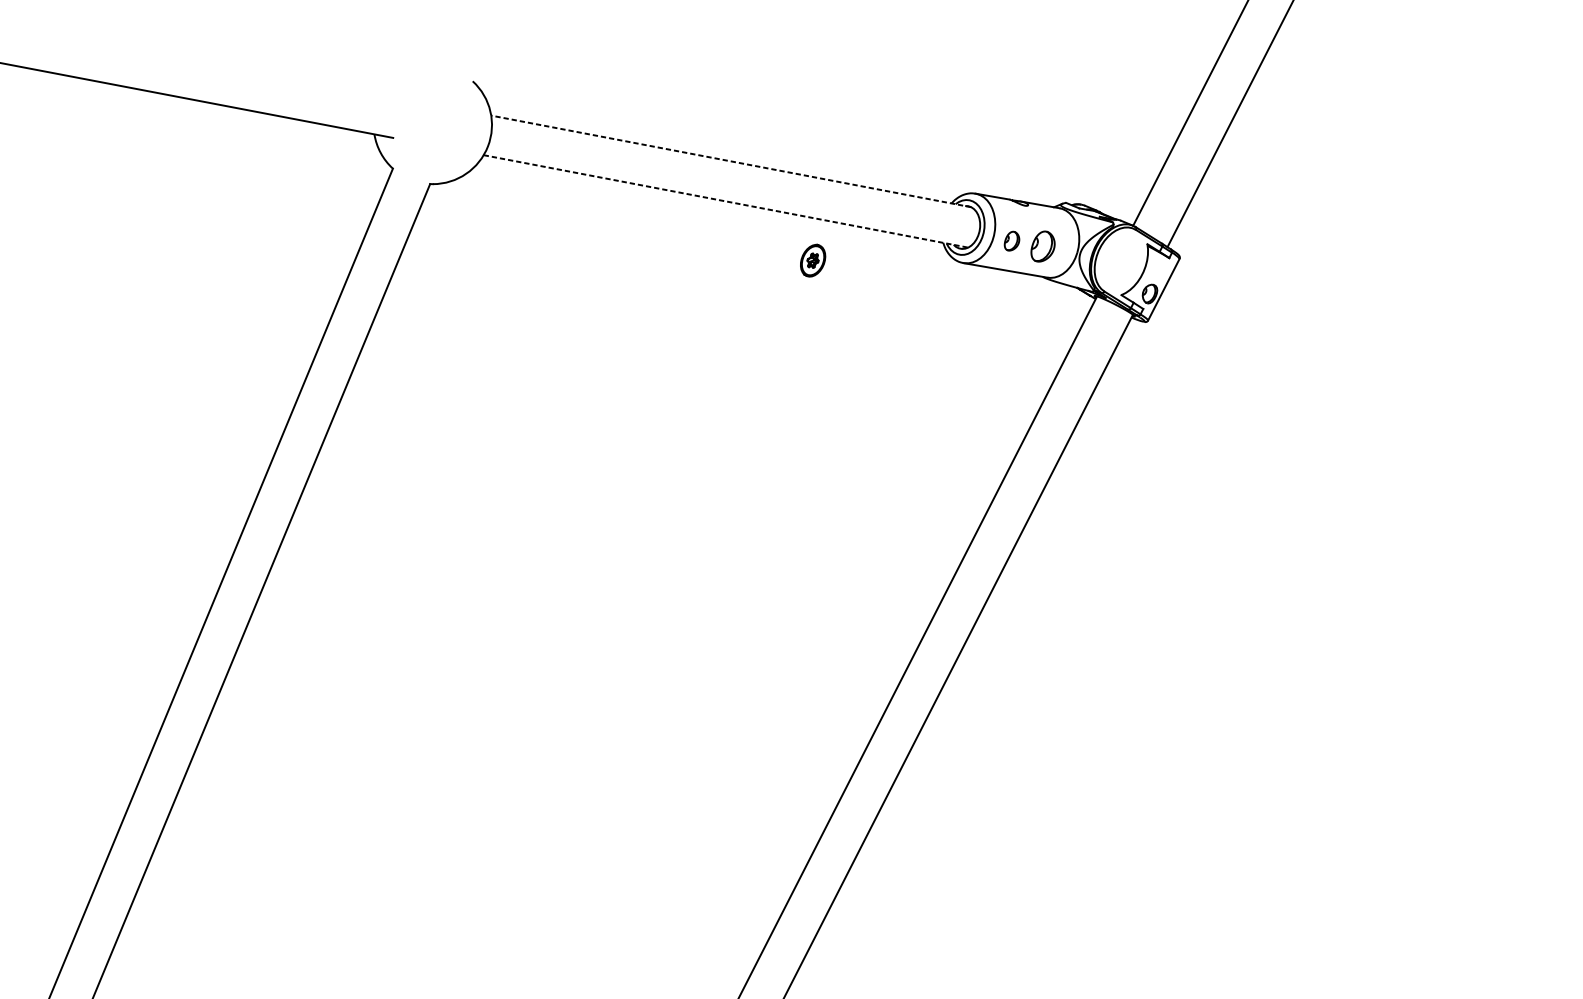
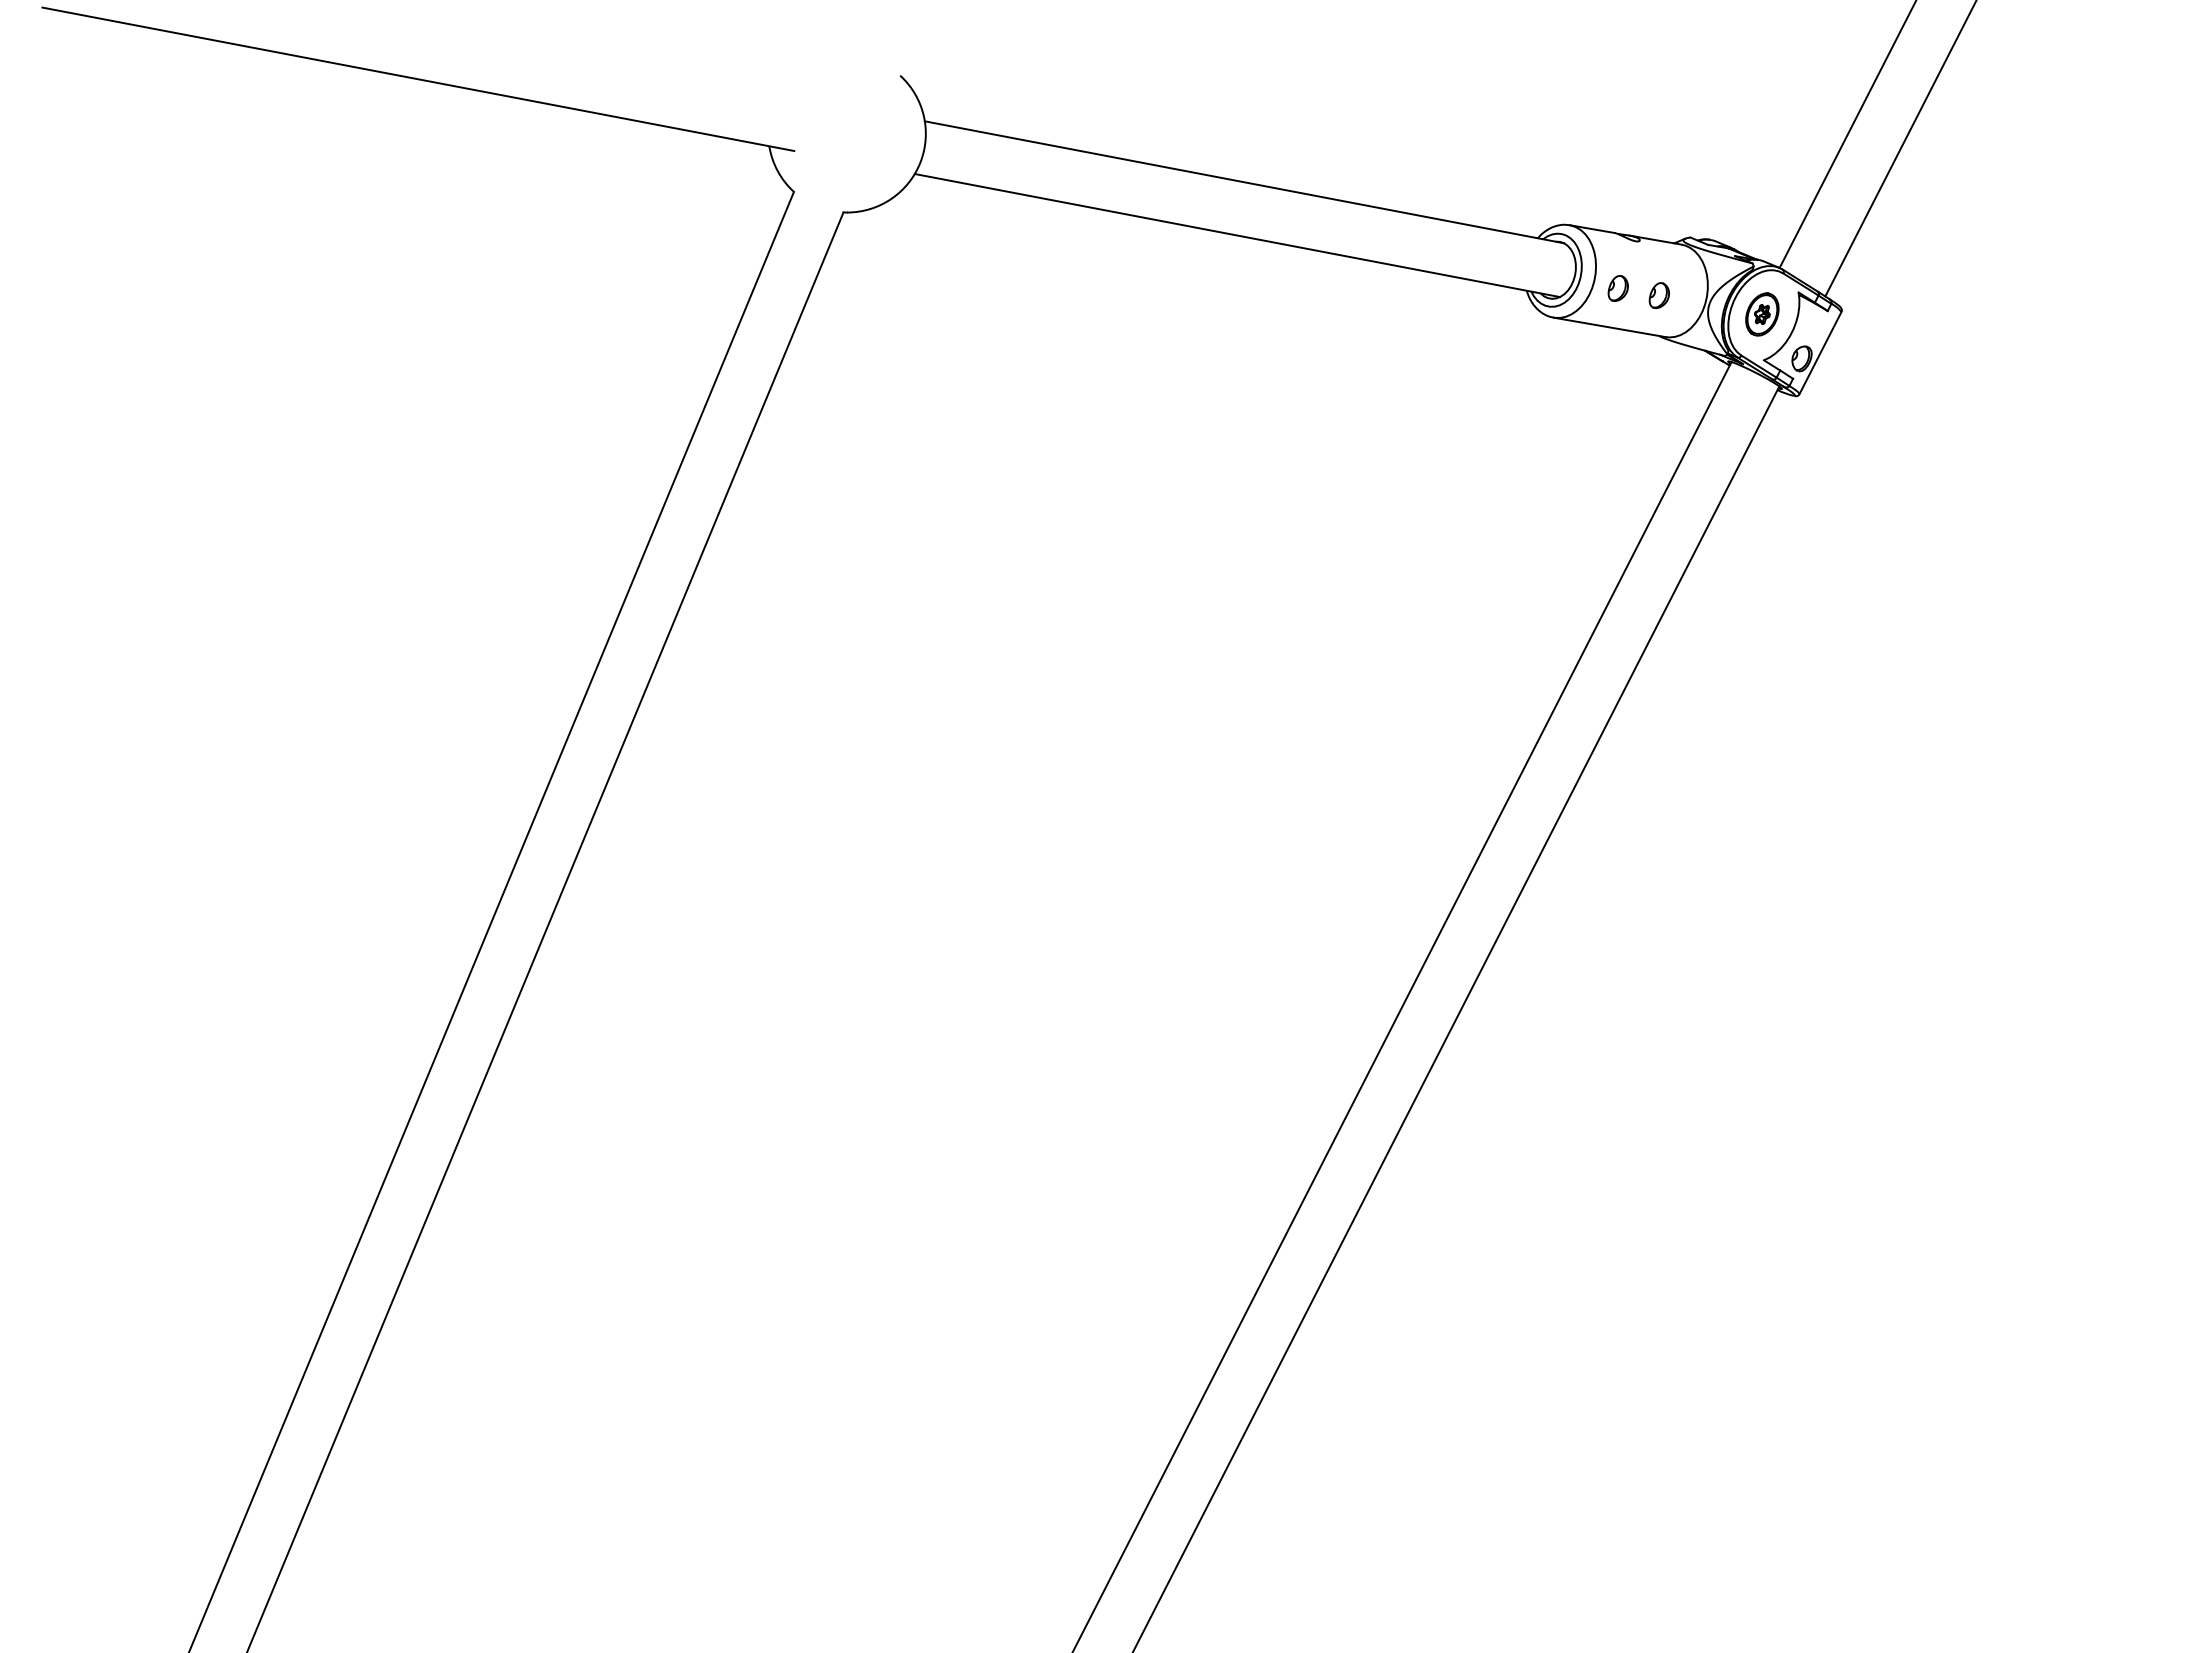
line: (730, 161) -> (1243, 182), dashed -> solid
line: (726, 201) -> (1237, 235), dashed -> solid
part: (1042, 246) -> (1658, 295), size x0.62
part: (813, 260) -> (1762, 314), moved

